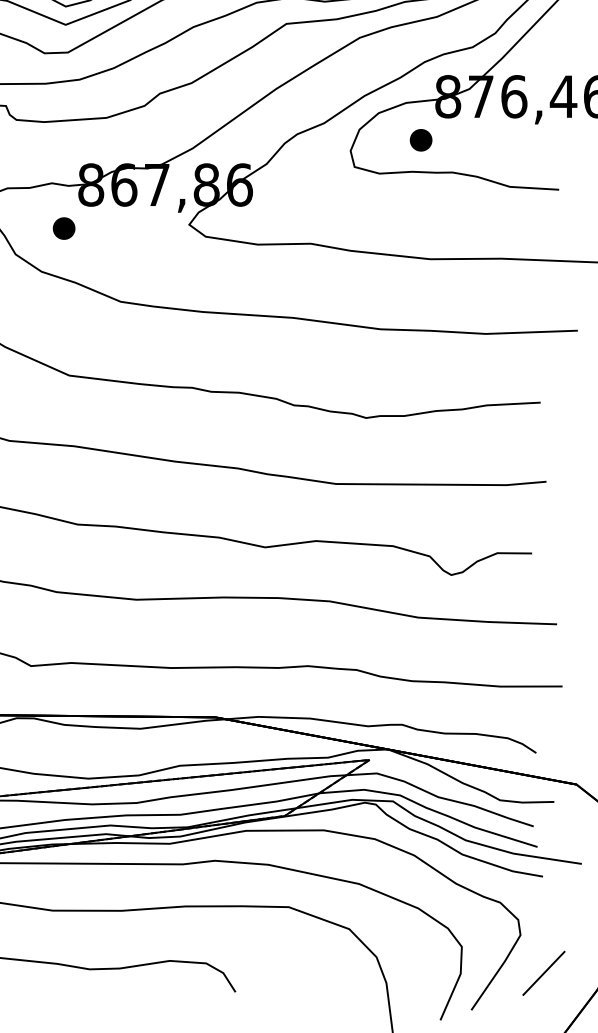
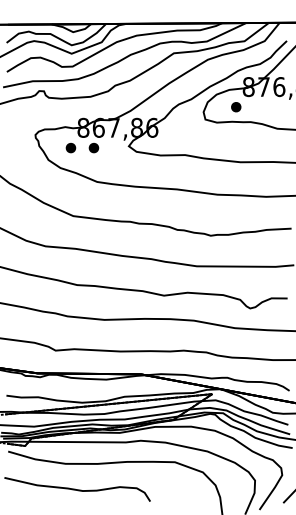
part: (112, 229) -> (93, 148), added

